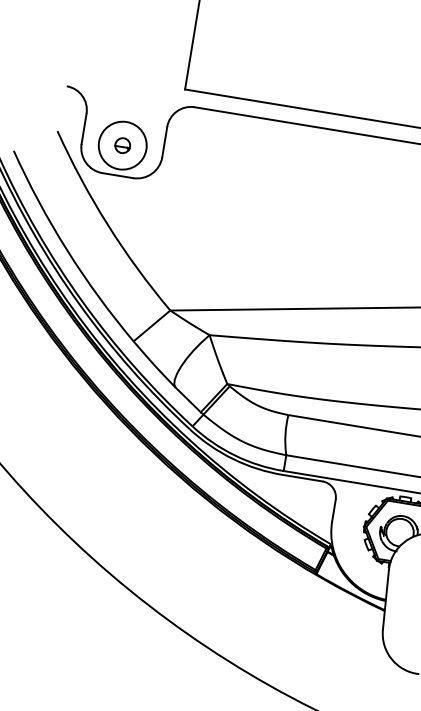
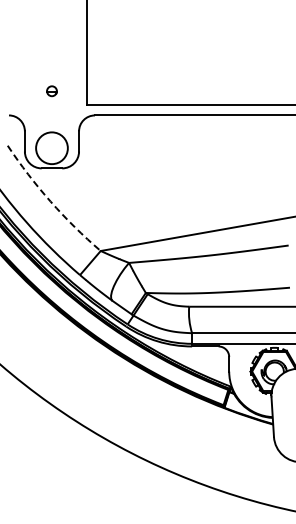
part: (121, 145) -> (51, 91), moved
arc: (107, 224) -> (50, 201), solid -> dashed

